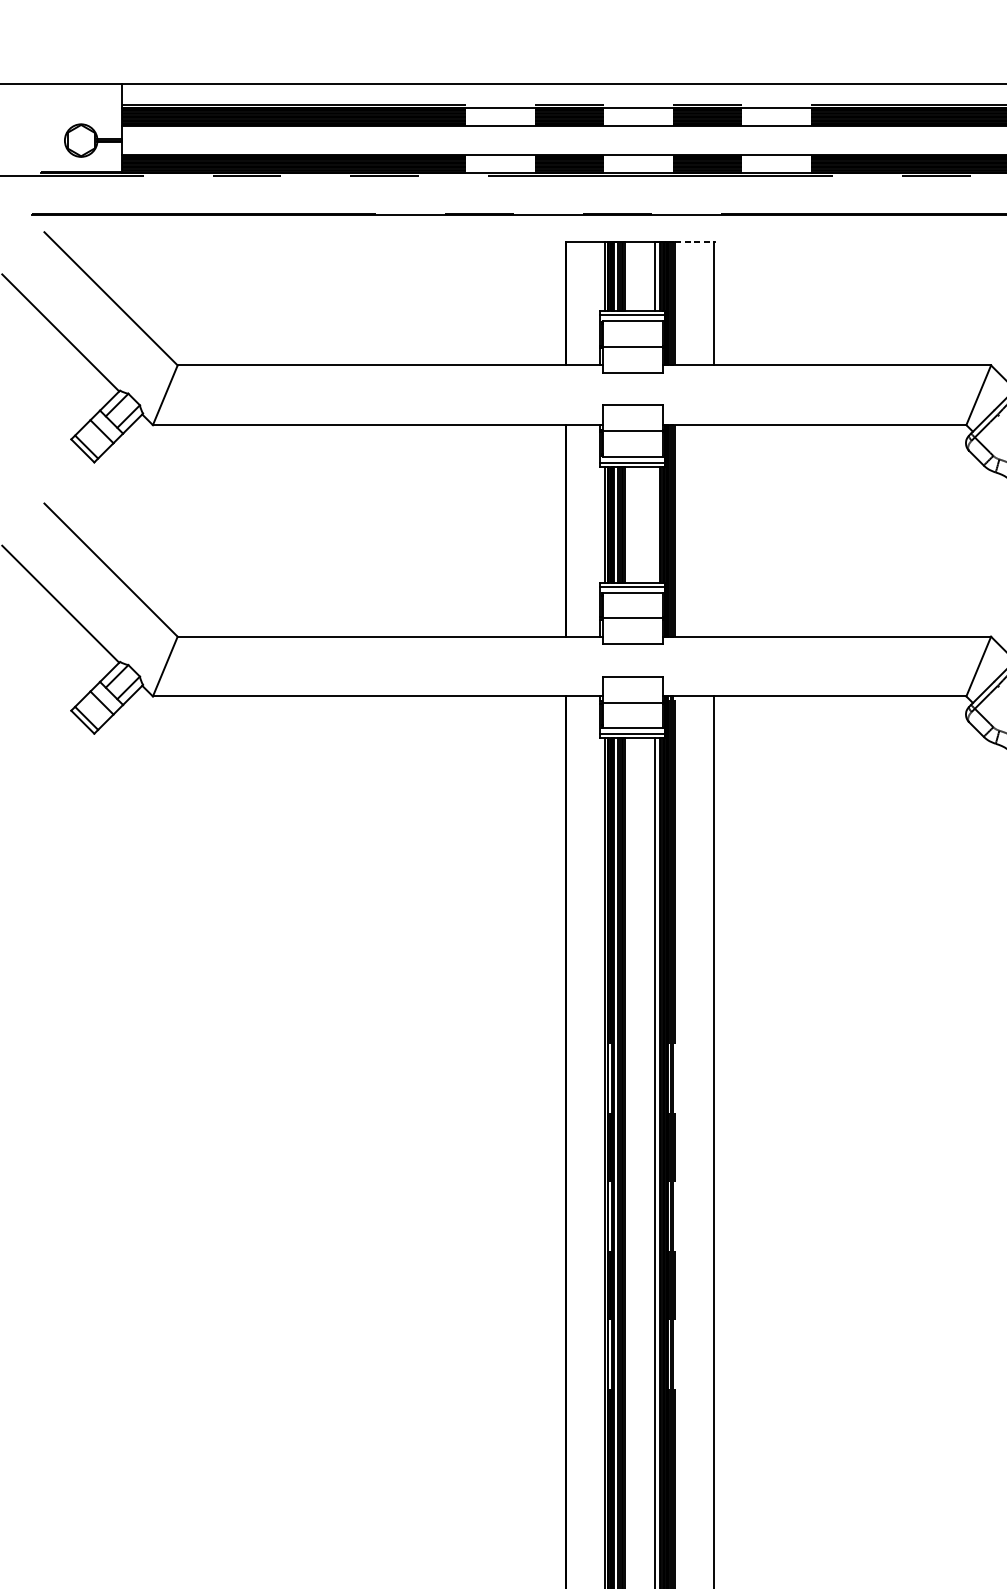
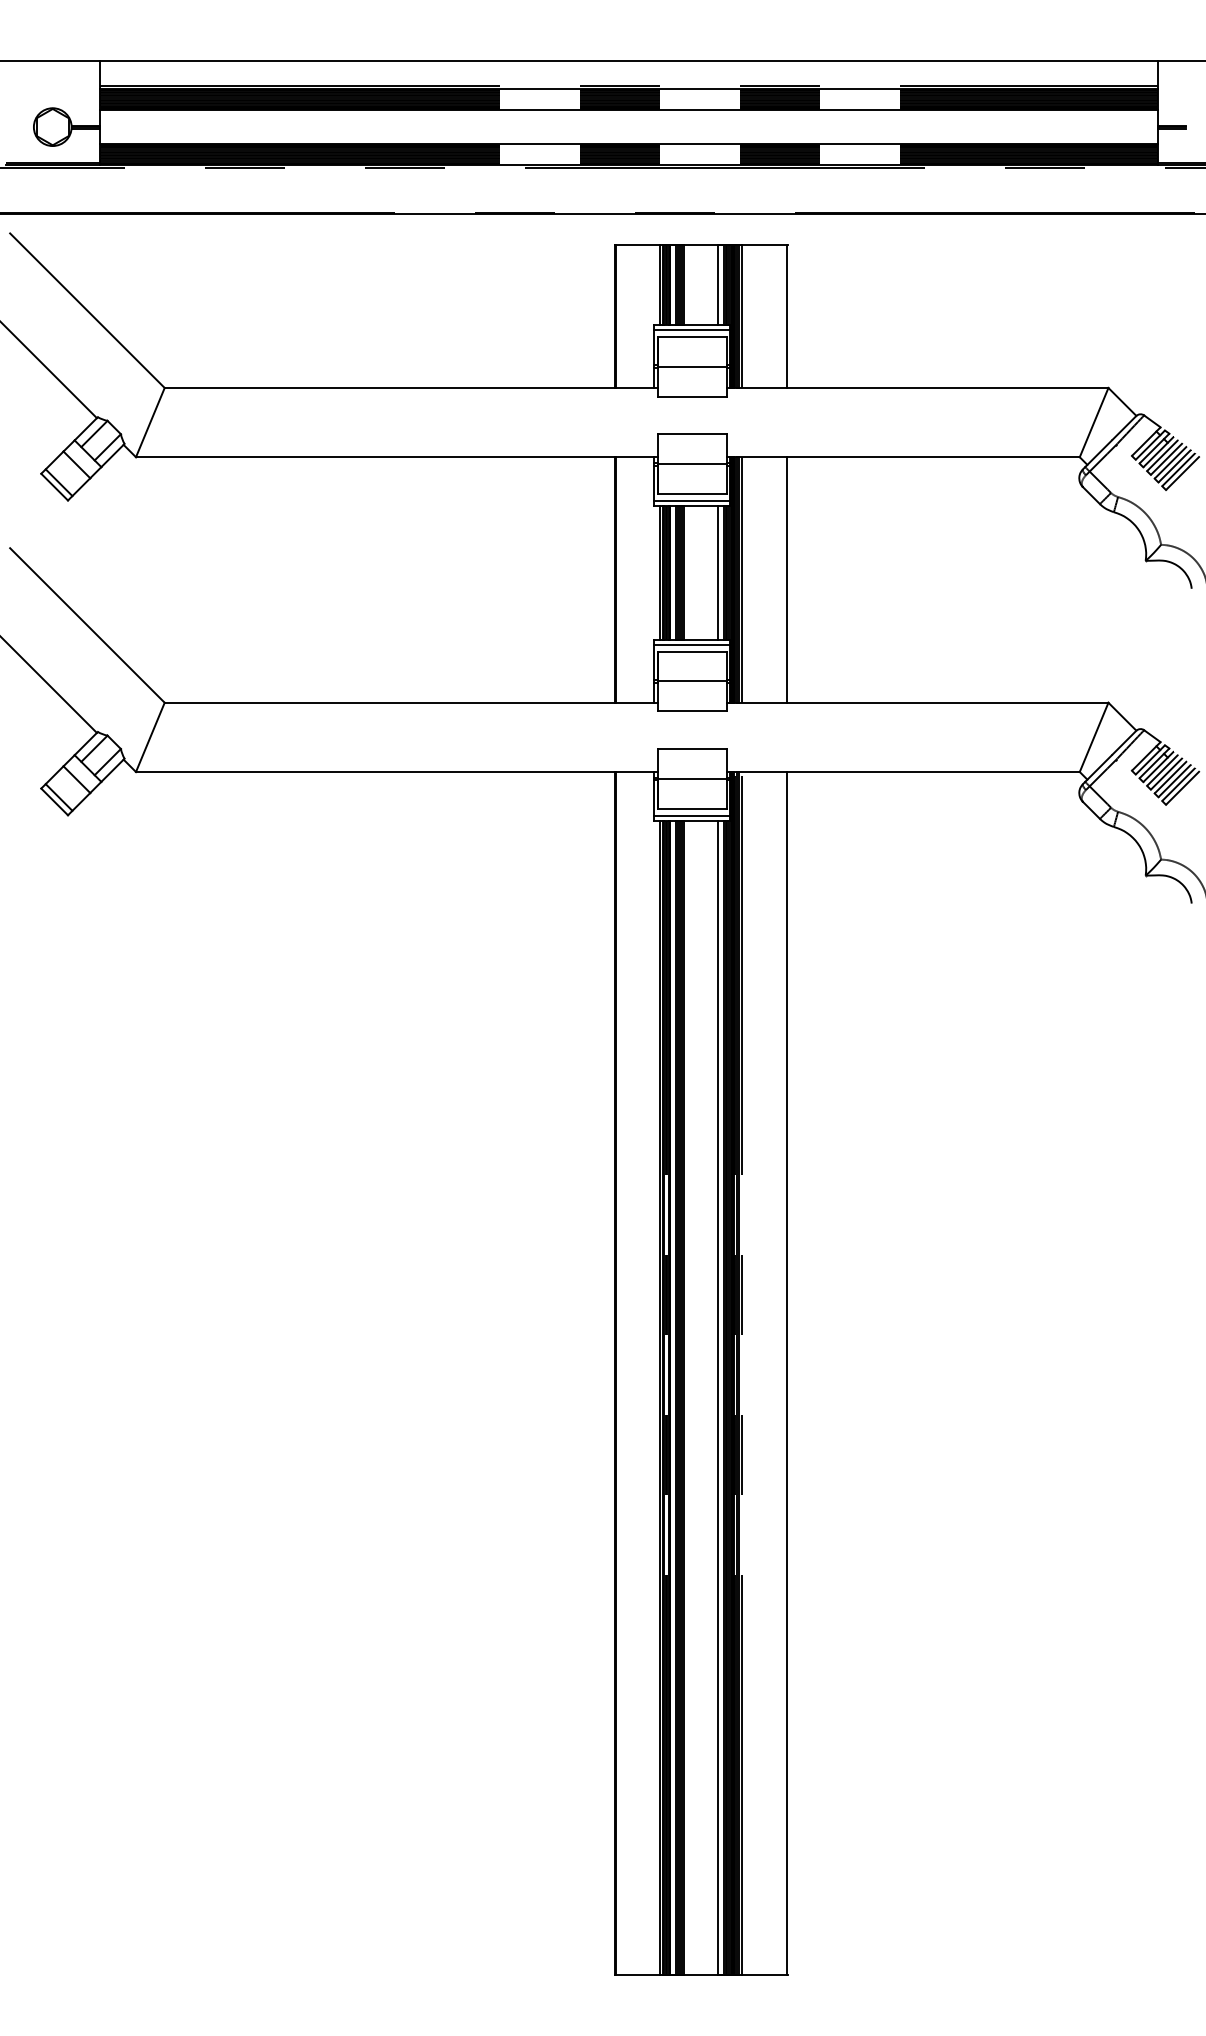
line: (695, 242) -> (765, 245), dashed -> solid
line: (654, 524) -> (718, 572), added
line: (713, 530) -> (786, 579), added

